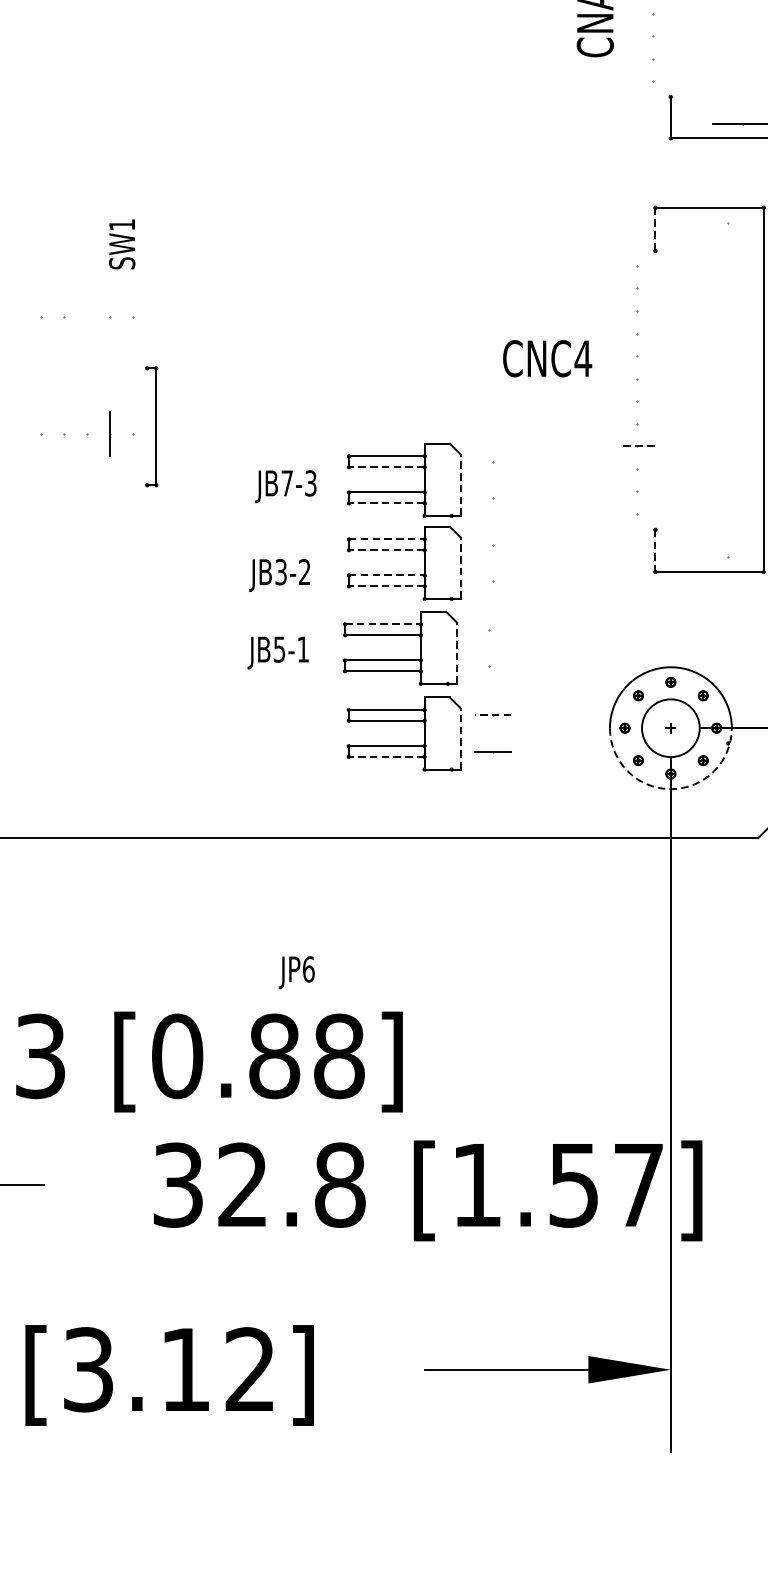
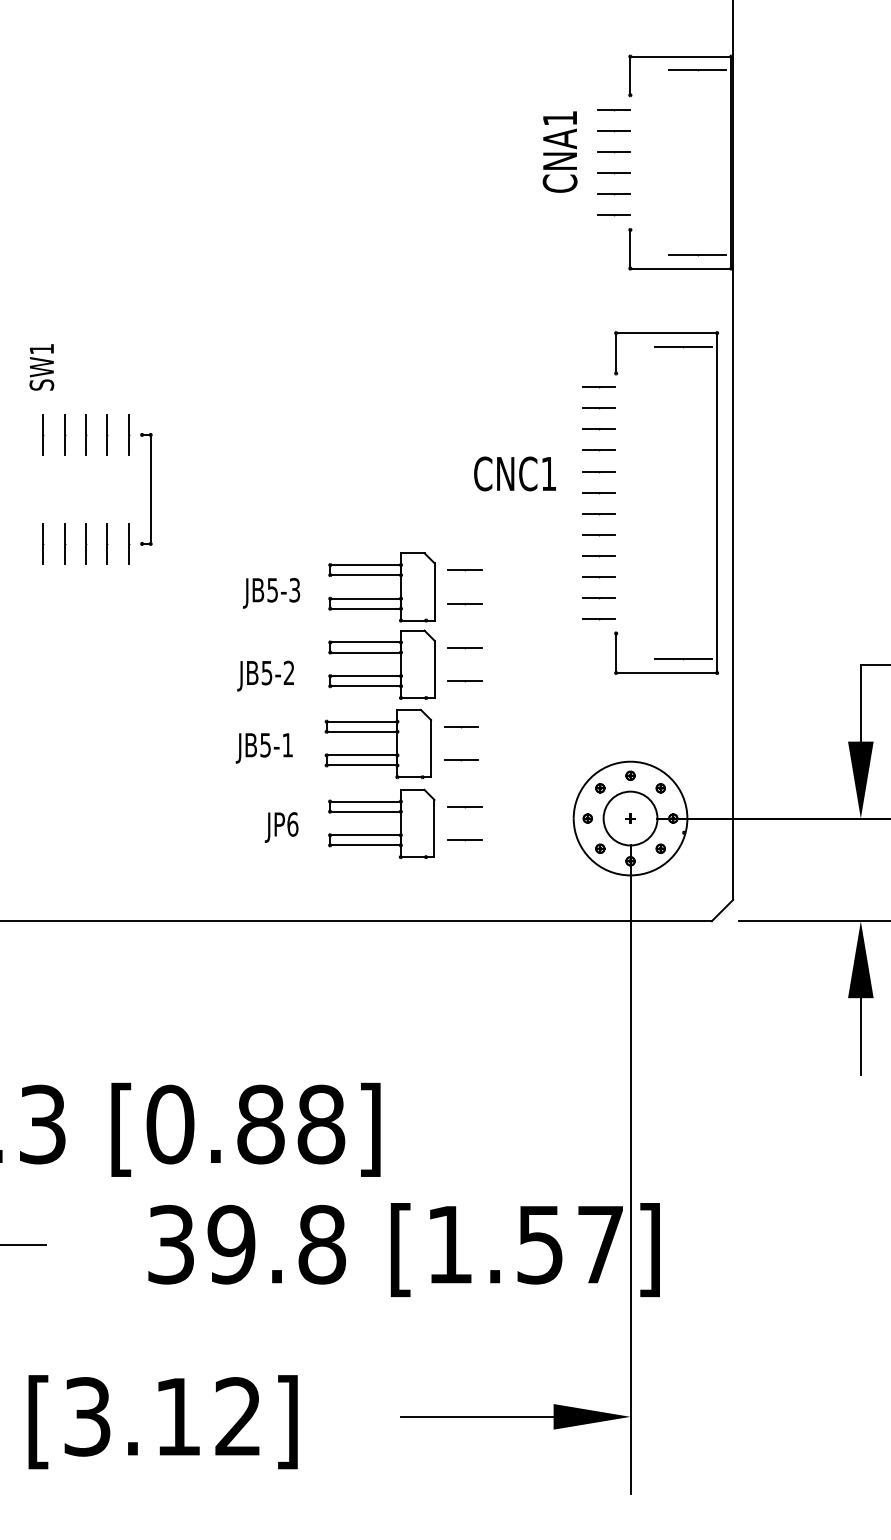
line: (652, 14) -> (613, 152), added
line: (652, 36) -> (613, 173), added
line: (652, 59) -> (613, 194), added
line: (652, 81) -> (613, 215), added
line: (727, 223) -> (683, 347), added
line: (655, 229) -> (616, 353), dashed -> solid
text: (121, 244) -> (41, 367), moved
line: (637, 265) -> (599, 387), added
line: (637, 288) -> (599, 408), added
line: (637, 311) -> (599, 429), added
line: (41, 316) -> (43, 434), added
line: (63, 316) -> (64, 434), added
line: (87, 316) -> (86, 434), added
line: (110, 316) -> (107, 434), added
line: (132, 316) -> (128, 434), added
line: (637, 333) -> (599, 450), added
line: (637, 356) -> (599, 471), added
text: (582, 358) -> (548, 473), CNC4 -> CNC1
line: (637, 378) -> (599, 492), added
line: (637, 401) -> (599, 513), added
line: (637, 423) -> (599, 534), added
part: (151, 426) -> (146, 489), moved
line: (41, 433) -> (43, 543), added
line: (63, 433) -> (64, 543), added
line: (86, 433) -> (85, 543), added
line: (132, 433) -> (128, 543), added
line: (637, 446) -> (599, 555), dashed -> solid
line: (492, 462) -> (464, 570), added
line: (386, 467) -> (365, 575), dashed -> solid
line: (637, 468) -> (599, 576), added
text: (286, 483) -> (272, 590), JB7-3 -> JB5-3
line: (460, 484) -> (434, 591), dashed -> solid
line: (637, 491) -> (599, 597), added
line: (492, 497) -> (464, 603), added
line: (386, 502) -> (365, 608), dashed -> solid
line: (637, 513) -> (599, 618), added
line: (387, 539) -> (366, 642), dashed -> solid
line: (492, 544) -> (464, 647), added
line: (386, 550) -> (365, 652), dashed -> solid
line: (655, 551) -> (616, 653), dashed -> solid
line: (727, 556) -> (683, 658), added
line: (460, 568) -> (434, 669), dashed -> solid
text: (281, 571) -> (267, 672), JB3-2 -> JB5-2
line: (387, 575) -> (366, 676), dashed -> solid
line: (492, 581) -> (464, 681), added
line: (386, 586) -> (365, 686), dashed -> solid
line: (383, 624) -> (362, 721), dashed -> solid
line: (489, 629) -> (461, 726), added
line: (457, 653) -> (431, 748), dashed -> solid
line: (489, 665) -> (461, 760), added
line: (492, 715) -> (464, 806), dashed -> solid
line: (460, 738) -> (434, 828), dashed -> solid
line: (386, 757) -> (365, 845), dashed -> solid
arc: (670, 789) -> (630, 875), dashed -> solid
text: (296, 972) -> (281, 827), moved
text: (242, 1184) -> (231, 1244), 32.8 -> 39.8

